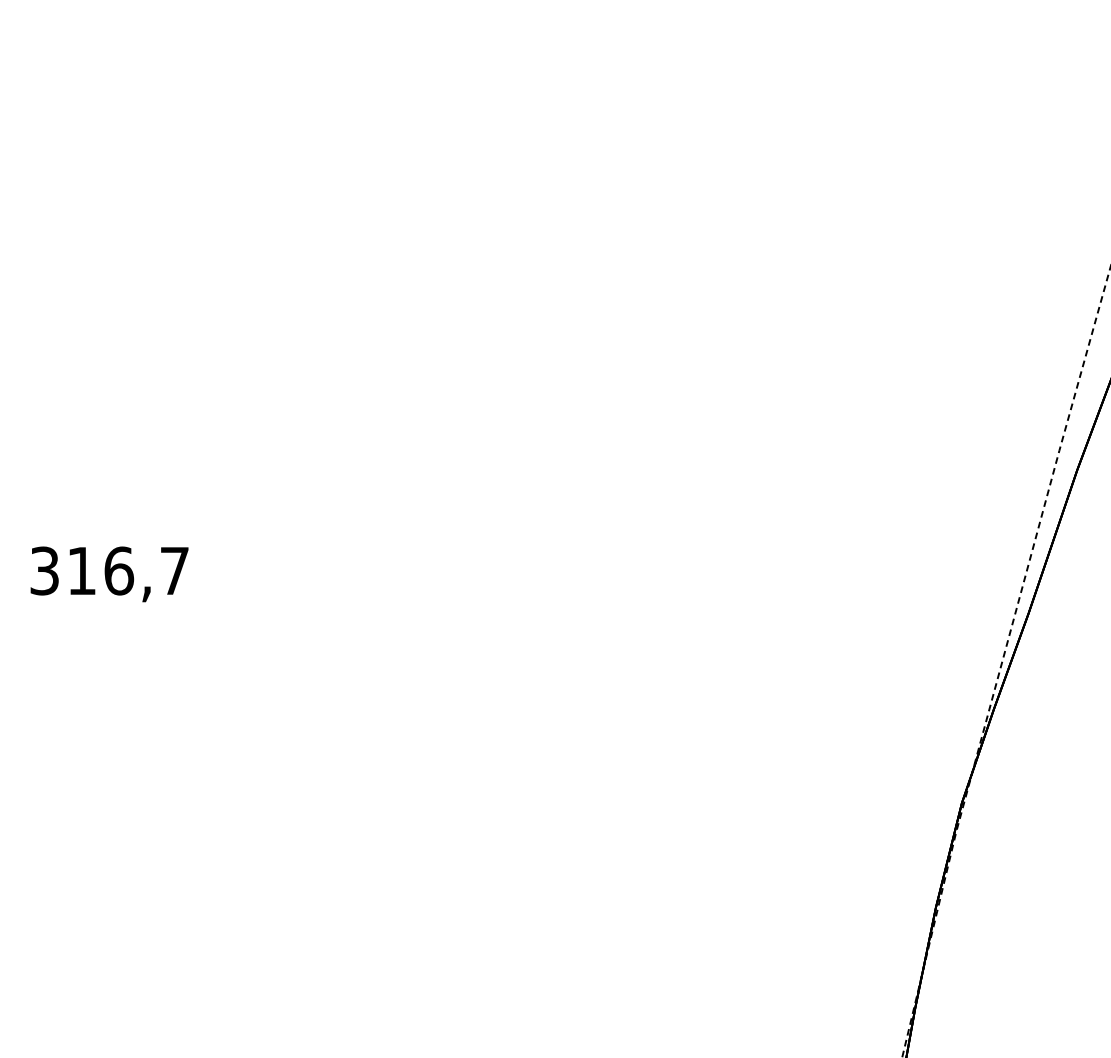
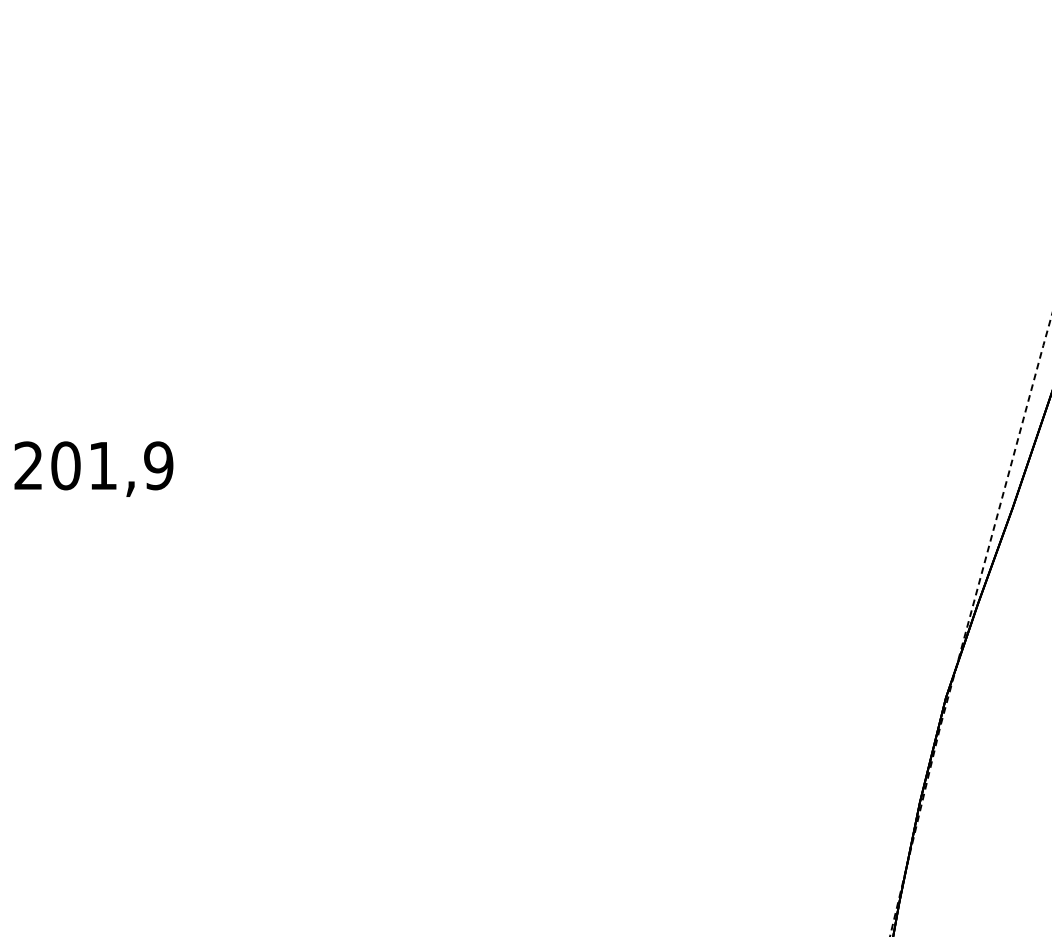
text: (109, 570) -> (93, 465), 316,7 -> 201,9

